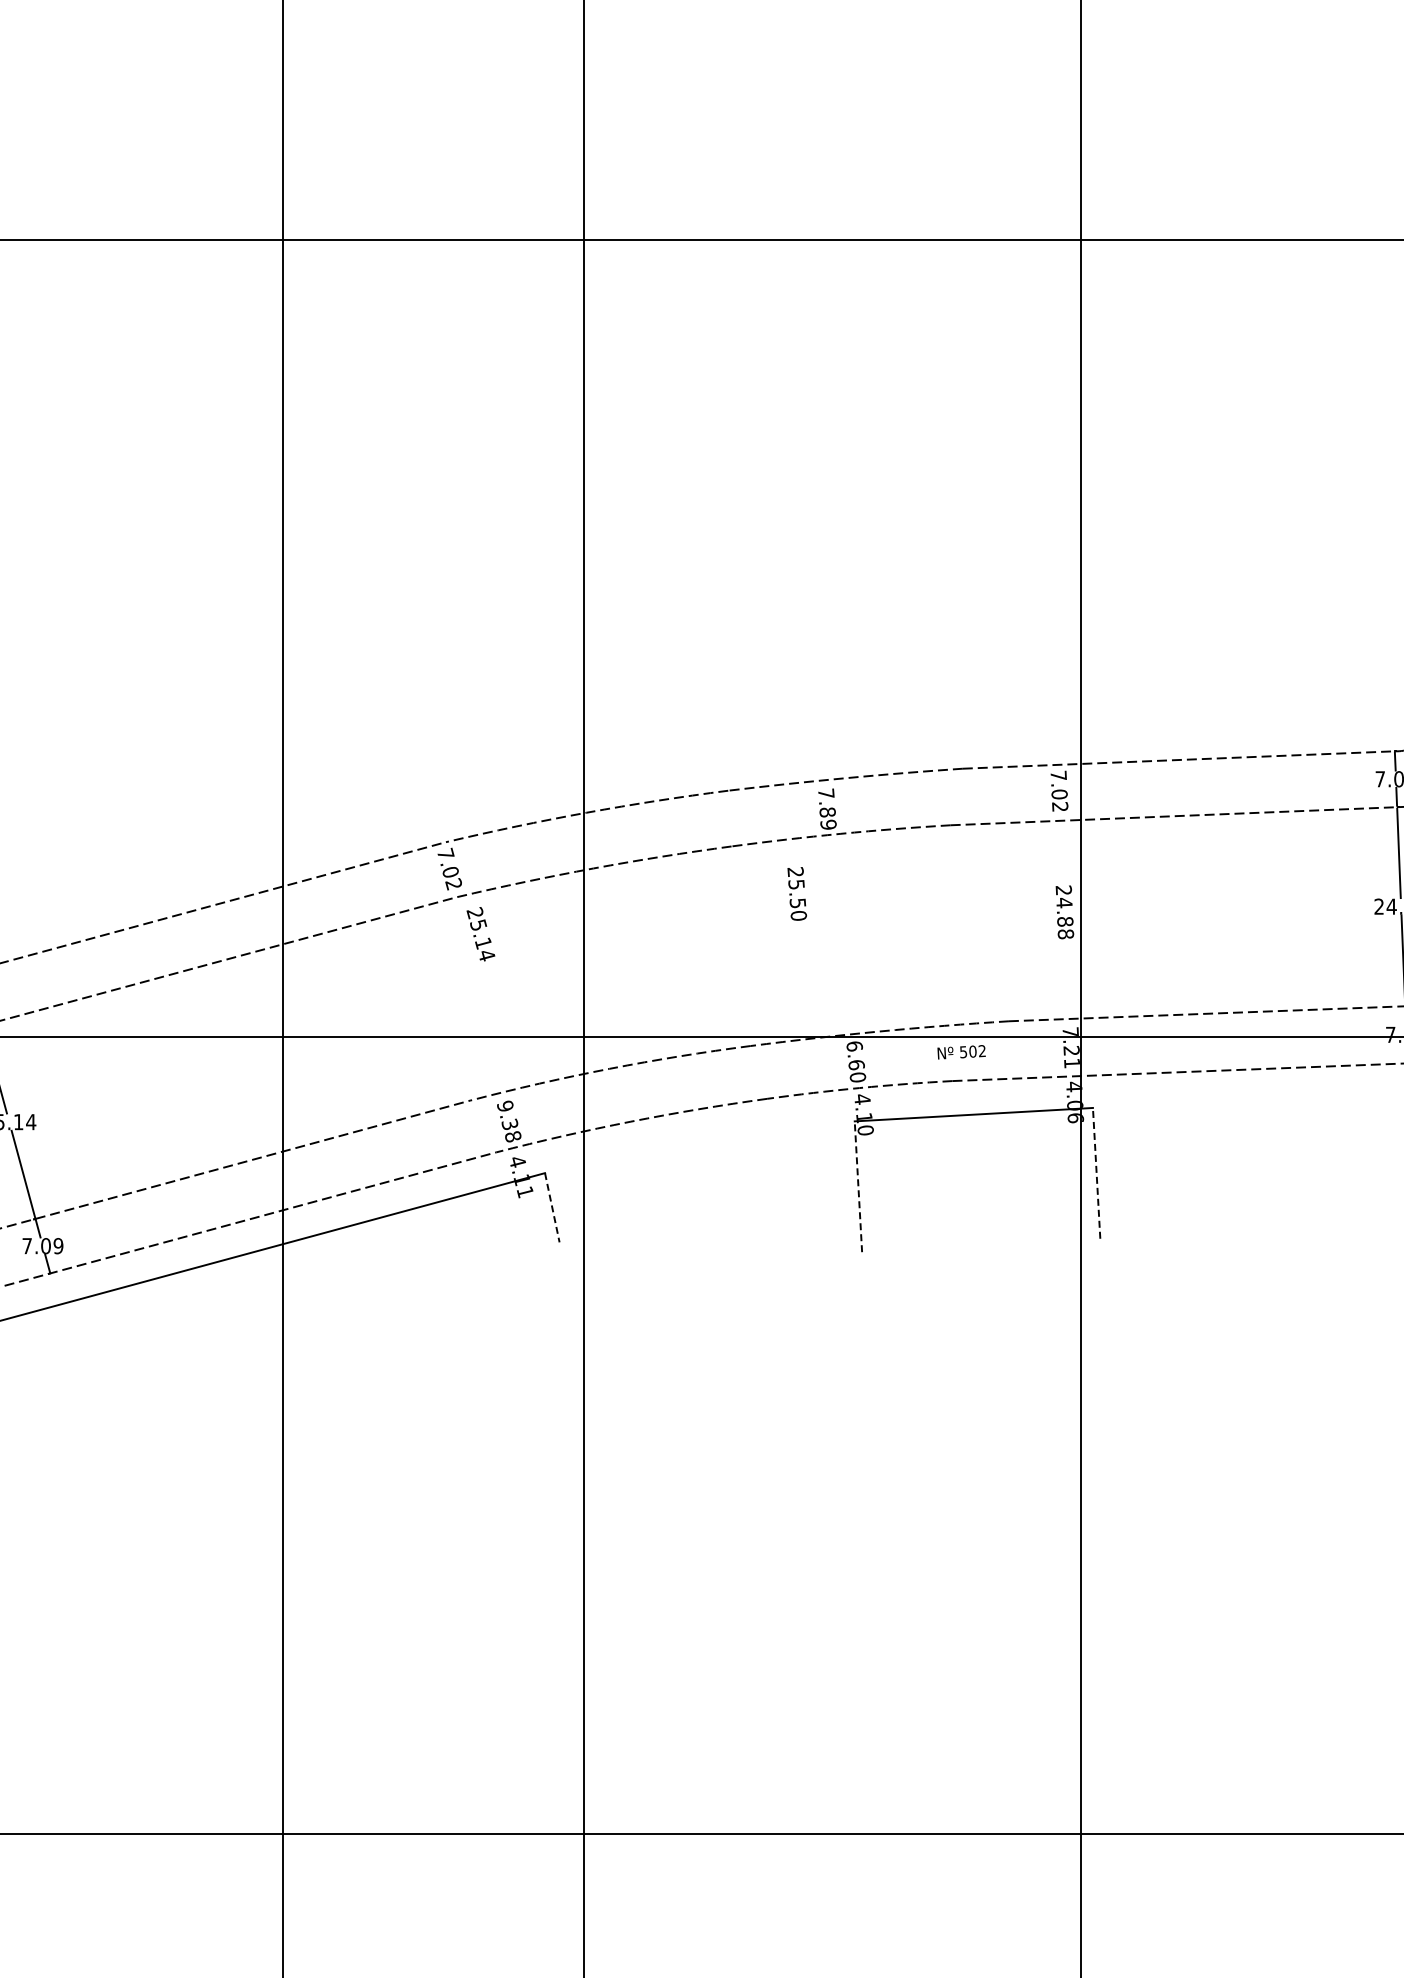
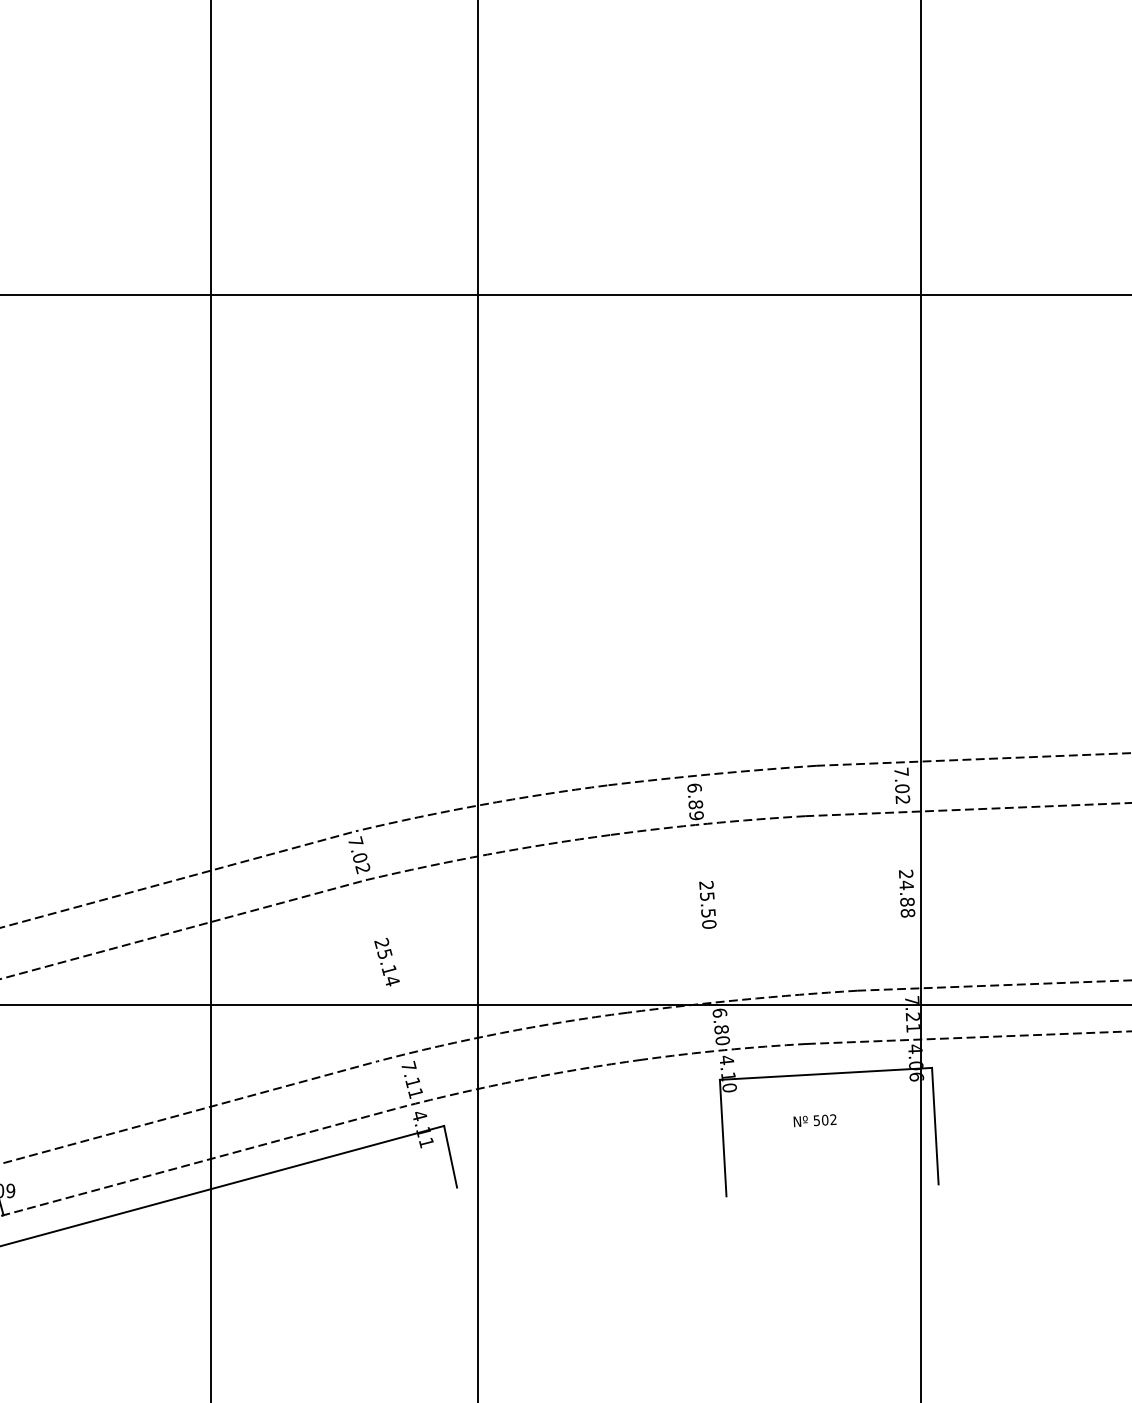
text: (826, 793) -> (694, 787), 7.89 -> 6.89
text: (796, 893) -> (707, 904), moved
text: (480, 934) -> (386, 962), moved
text: (961, 1052) -> (814, 1120), moved
text: (856, 1065) -> (721, 1030), 6.60 -> 6.80
text: (509, 1121) -> (412, 1079), 9.38 -> 7.11
line: (1096, 1173) -> (935, 1126), dashed -> solid
line: (858, 1186) -> (723, 1137), dashed -> solid
line: (552, 1208) -> (450, 1157), dashed -> solid

